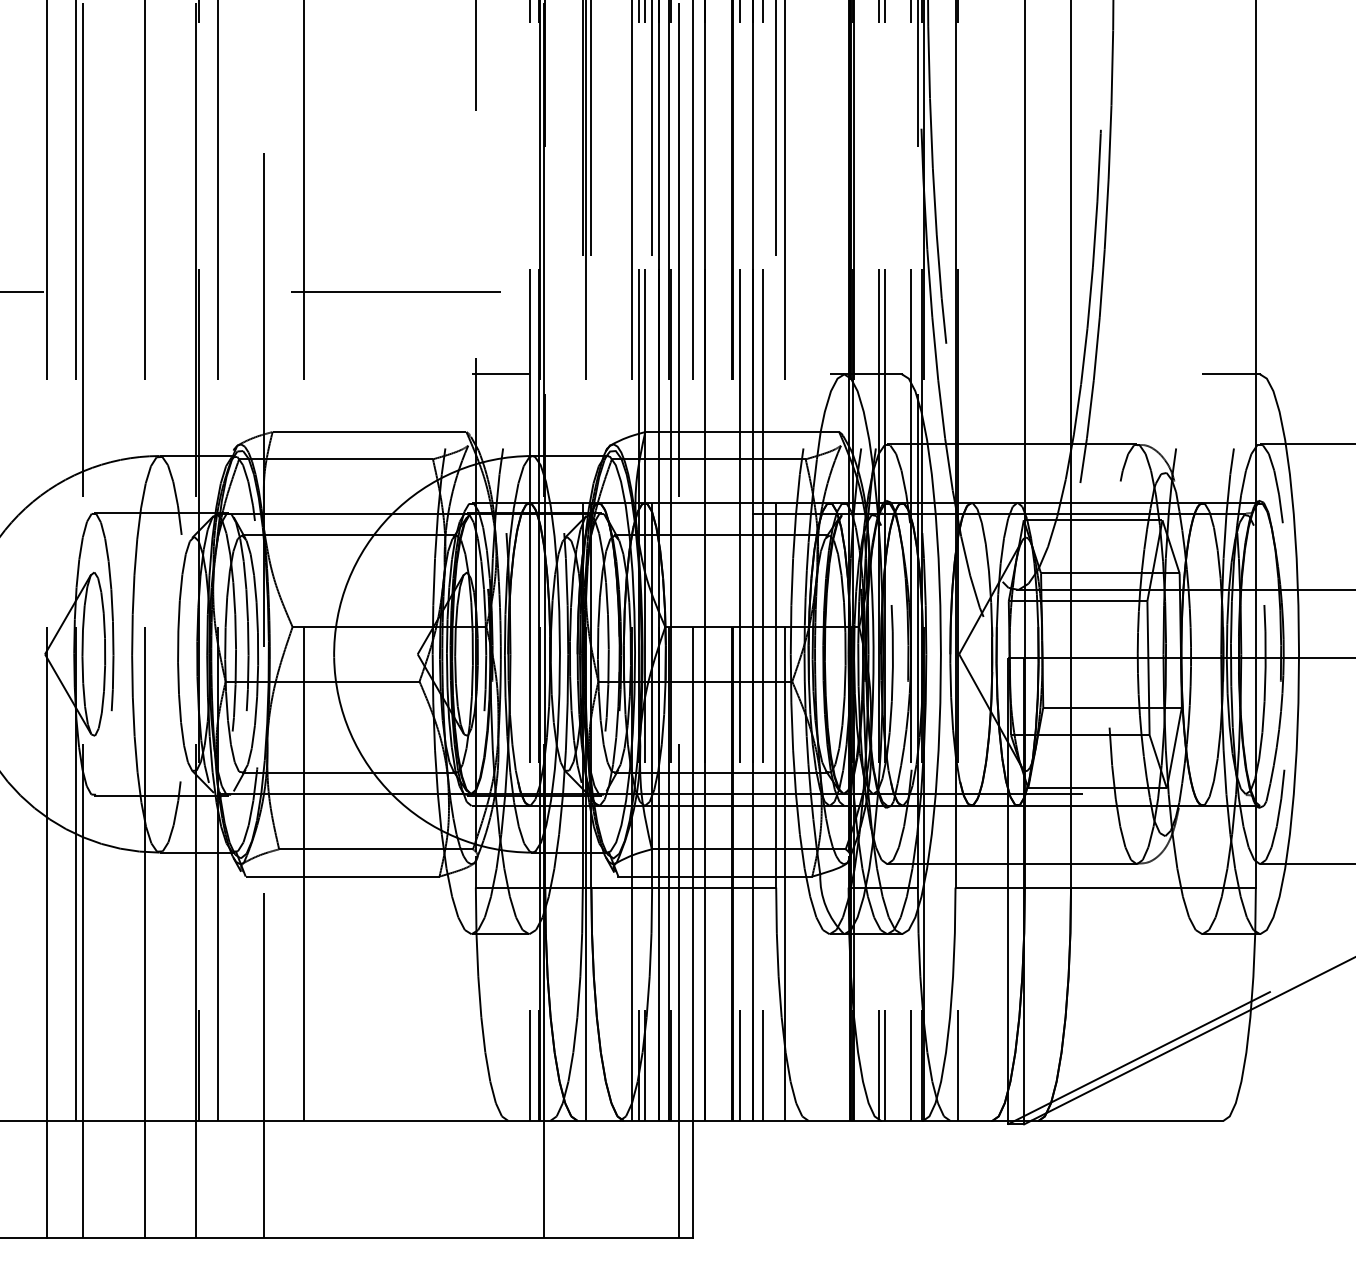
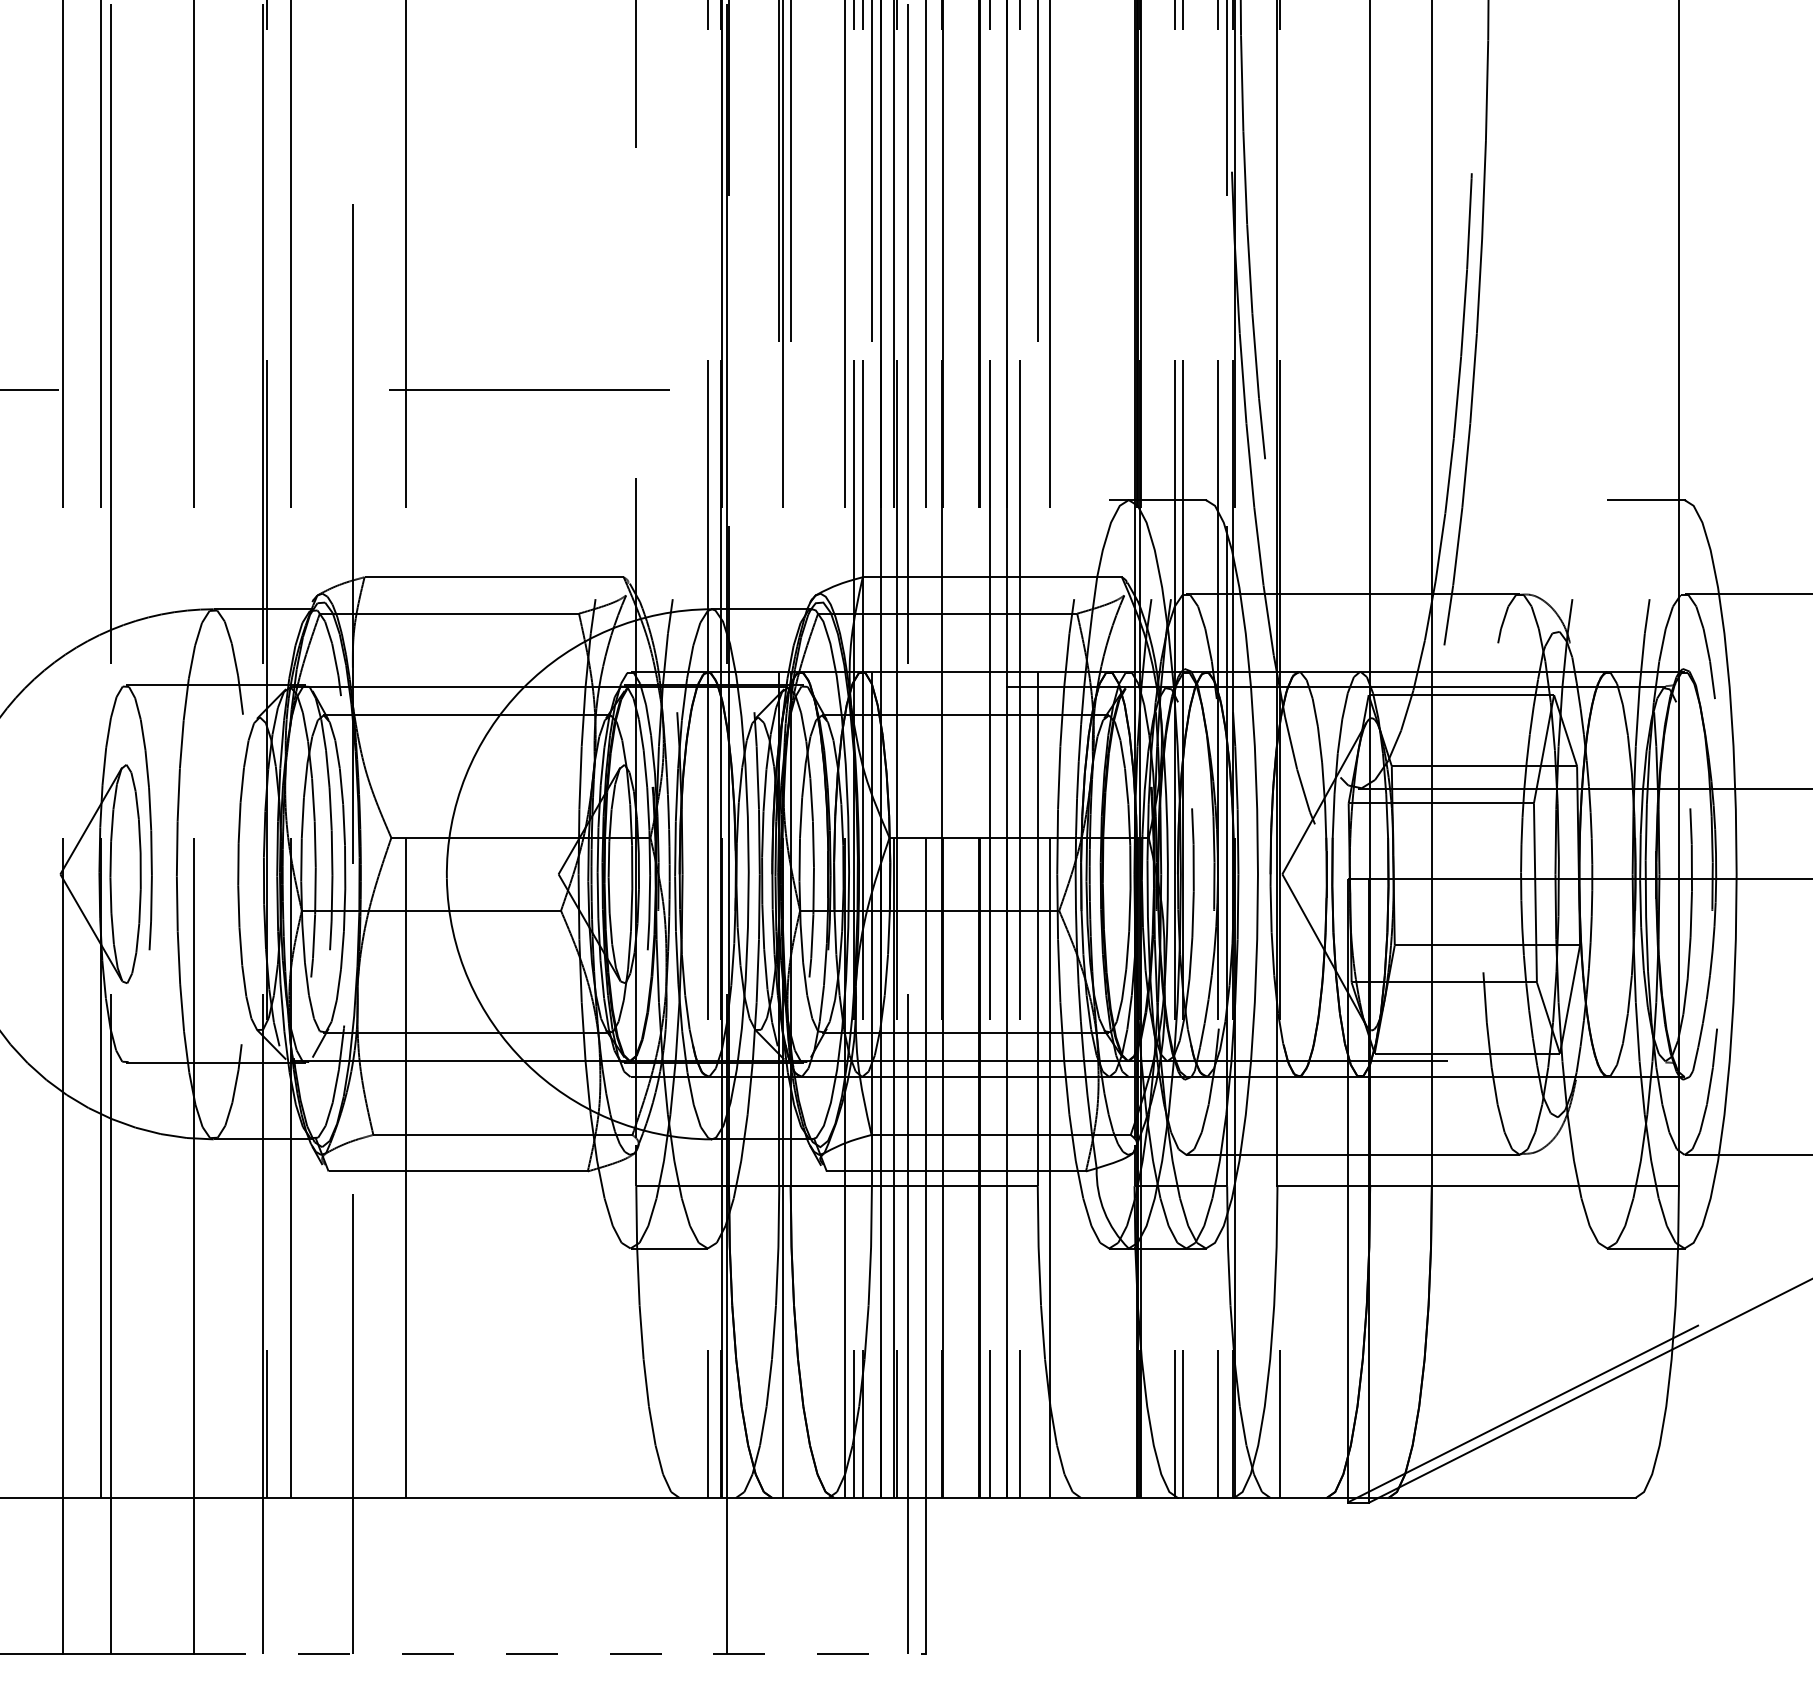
line: (499, 374) -> (668, 500), removed
line: (419, 1237) -> (560, 1653), solid -> dashed

